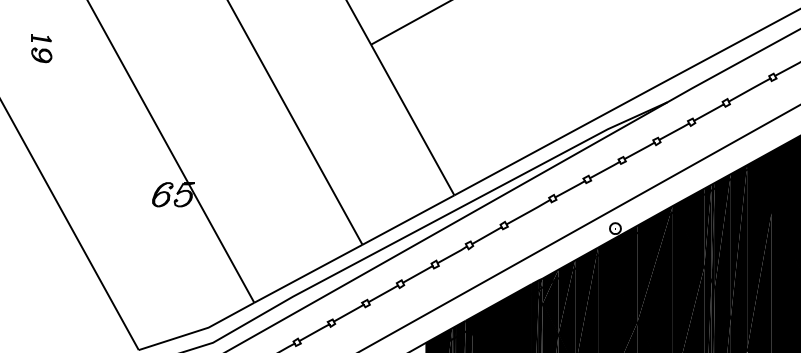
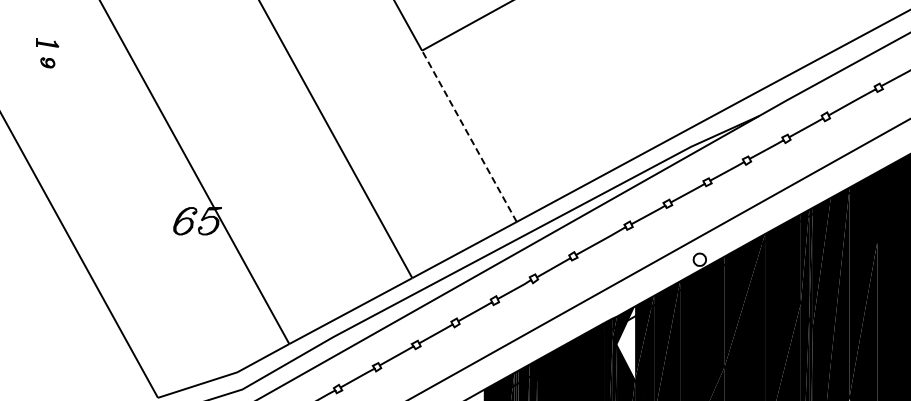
part: (41, 55) -> (47, 62), size x0.6
line: (412, 120) -> (469, 136), solid -> dashed
fill: (550, 301) -> (626, 342), removed

